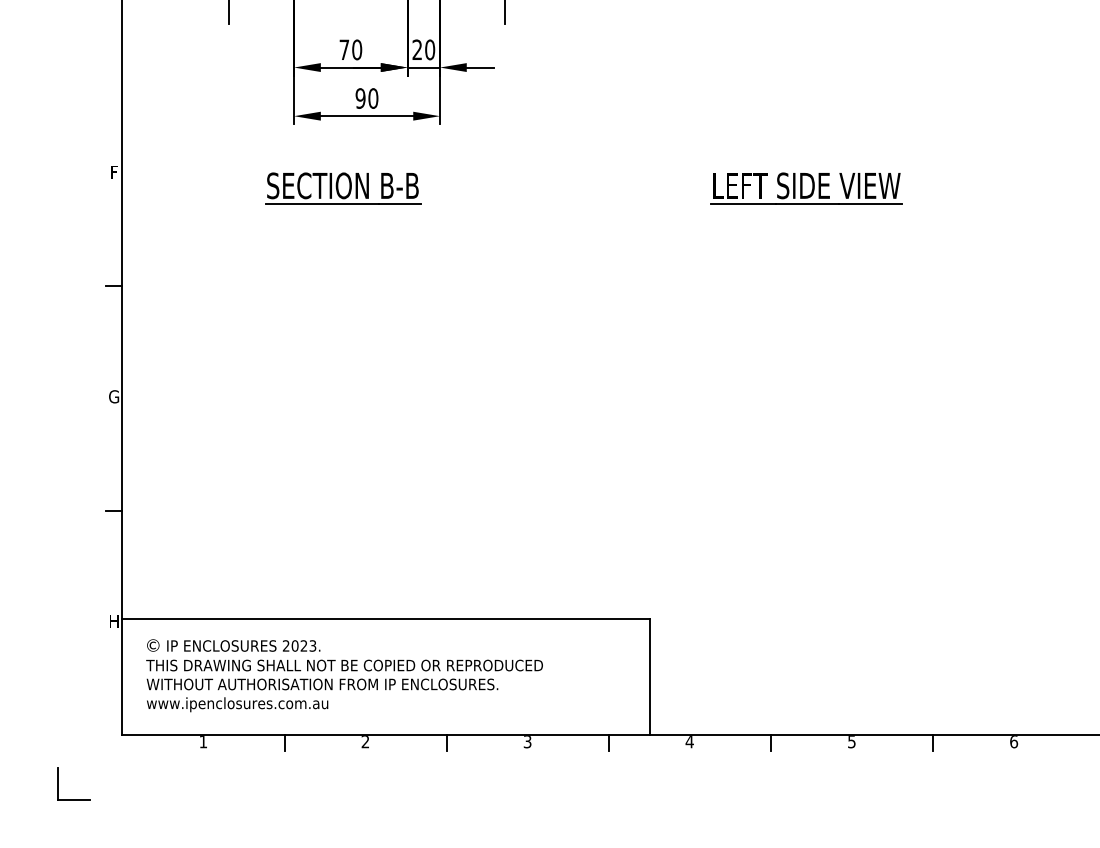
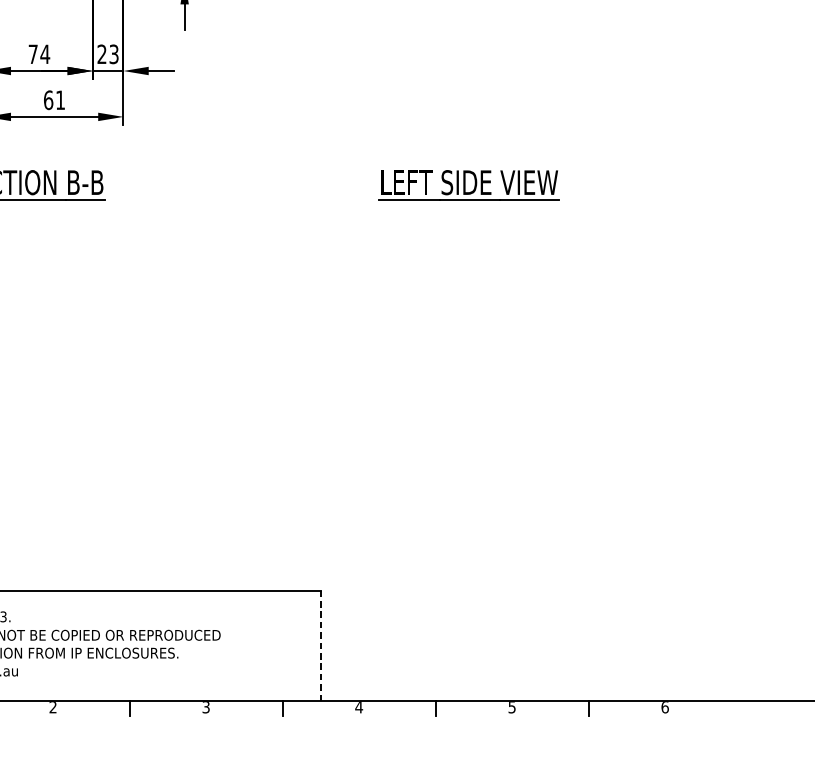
text: (356, 49) -> (44, 53), 70 -> 74
text: (430, 49) -> (114, 53), 20 -> 23
text: (366, 98) -> (54, 100), 90 -> 61
line: (649, 676) -> (321, 645), solid -> dashed

